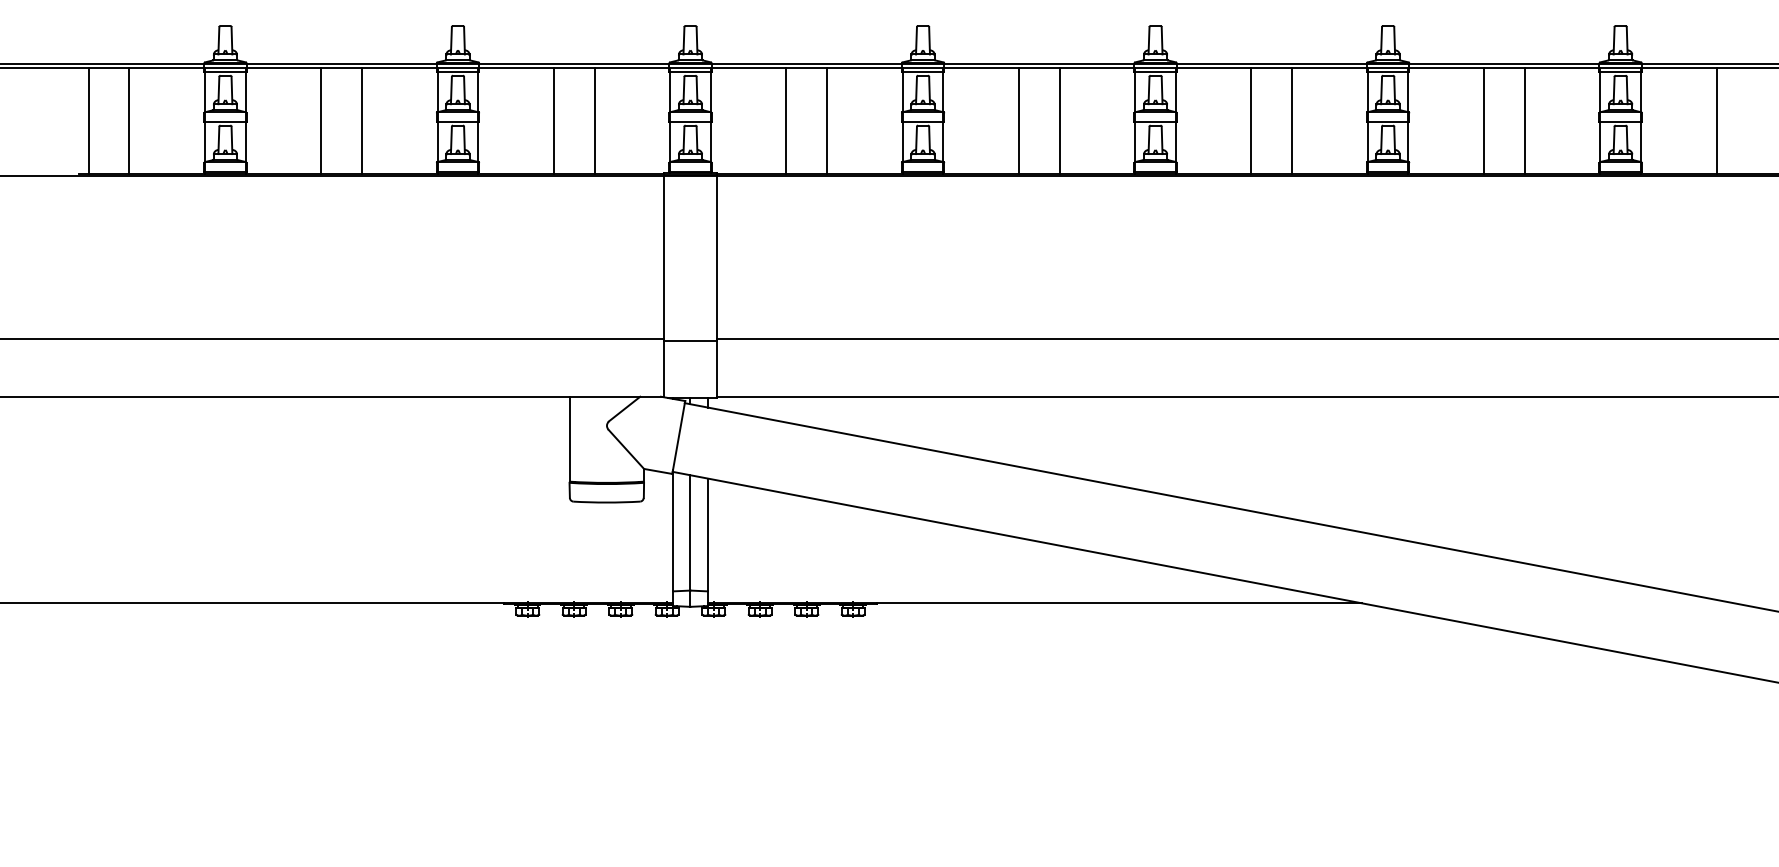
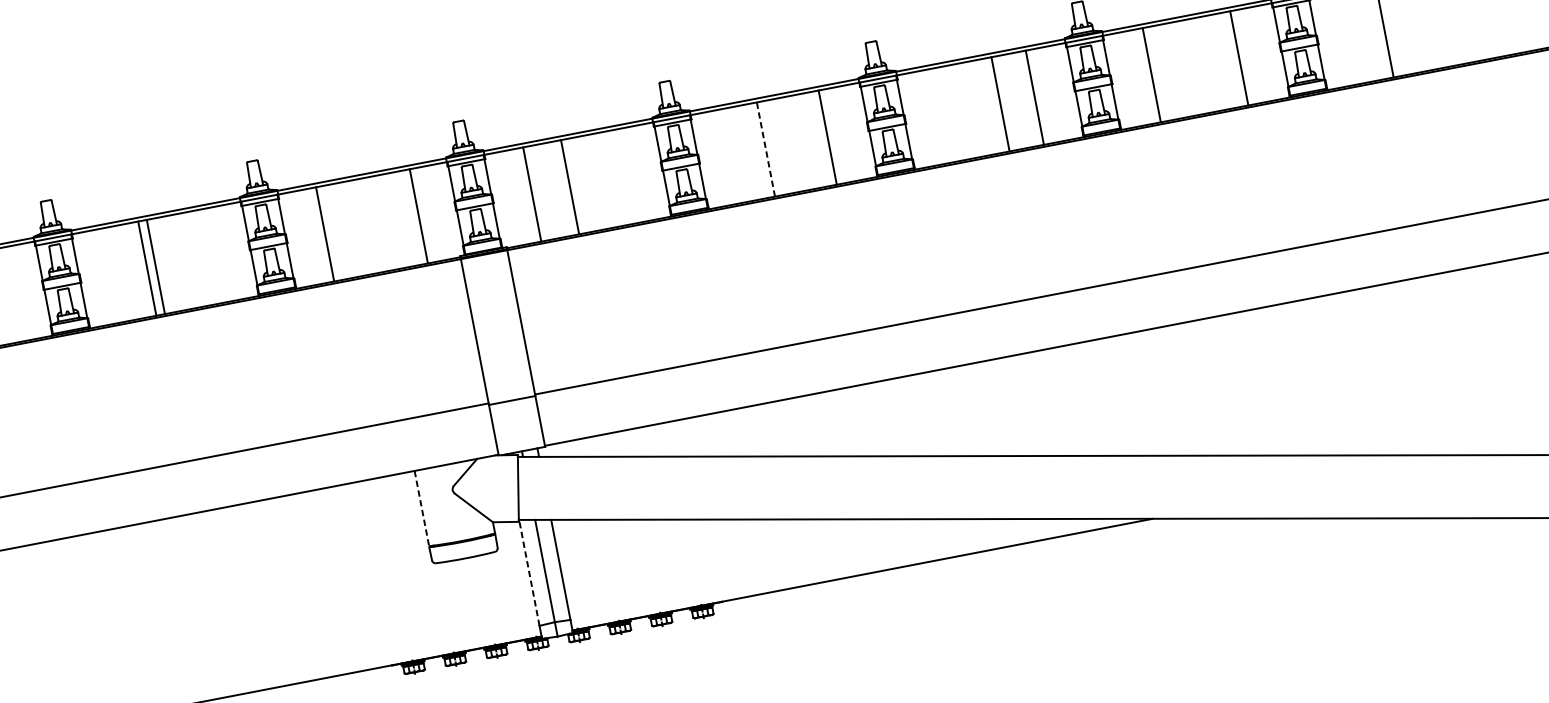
line: (362, 120) -> (156, 266), moved
line: (553, 120) -> (324, 234), moved
line: (594, 120) -> (418, 216), moved
line: (786, 120) -> (532, 194), moved
line: (827, 120) -> (570, 186), moved
line: (1018, 120) -> (765, 149), solid -> dashed
line: (1059, 120) -> (827, 137), moved
line: (1251, 120) -> (1000, 104), moved
line: (1292, 120) -> (1035, 97), moved
line: (1484, 120) -> (1152, 74), moved
line: (1524, 120) -> (1239, 58), moved
line: (569, 439) -> (421, 508), solid -> dashed
line: (673, 530) -> (529, 571), solid -> dashed

